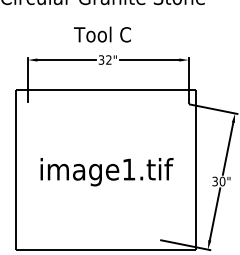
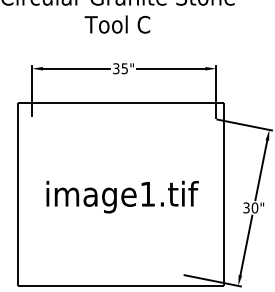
text: (102, 34) -> (117, 24), moved
text: (108, 59) -> (124, 68), 32" -> 35"

